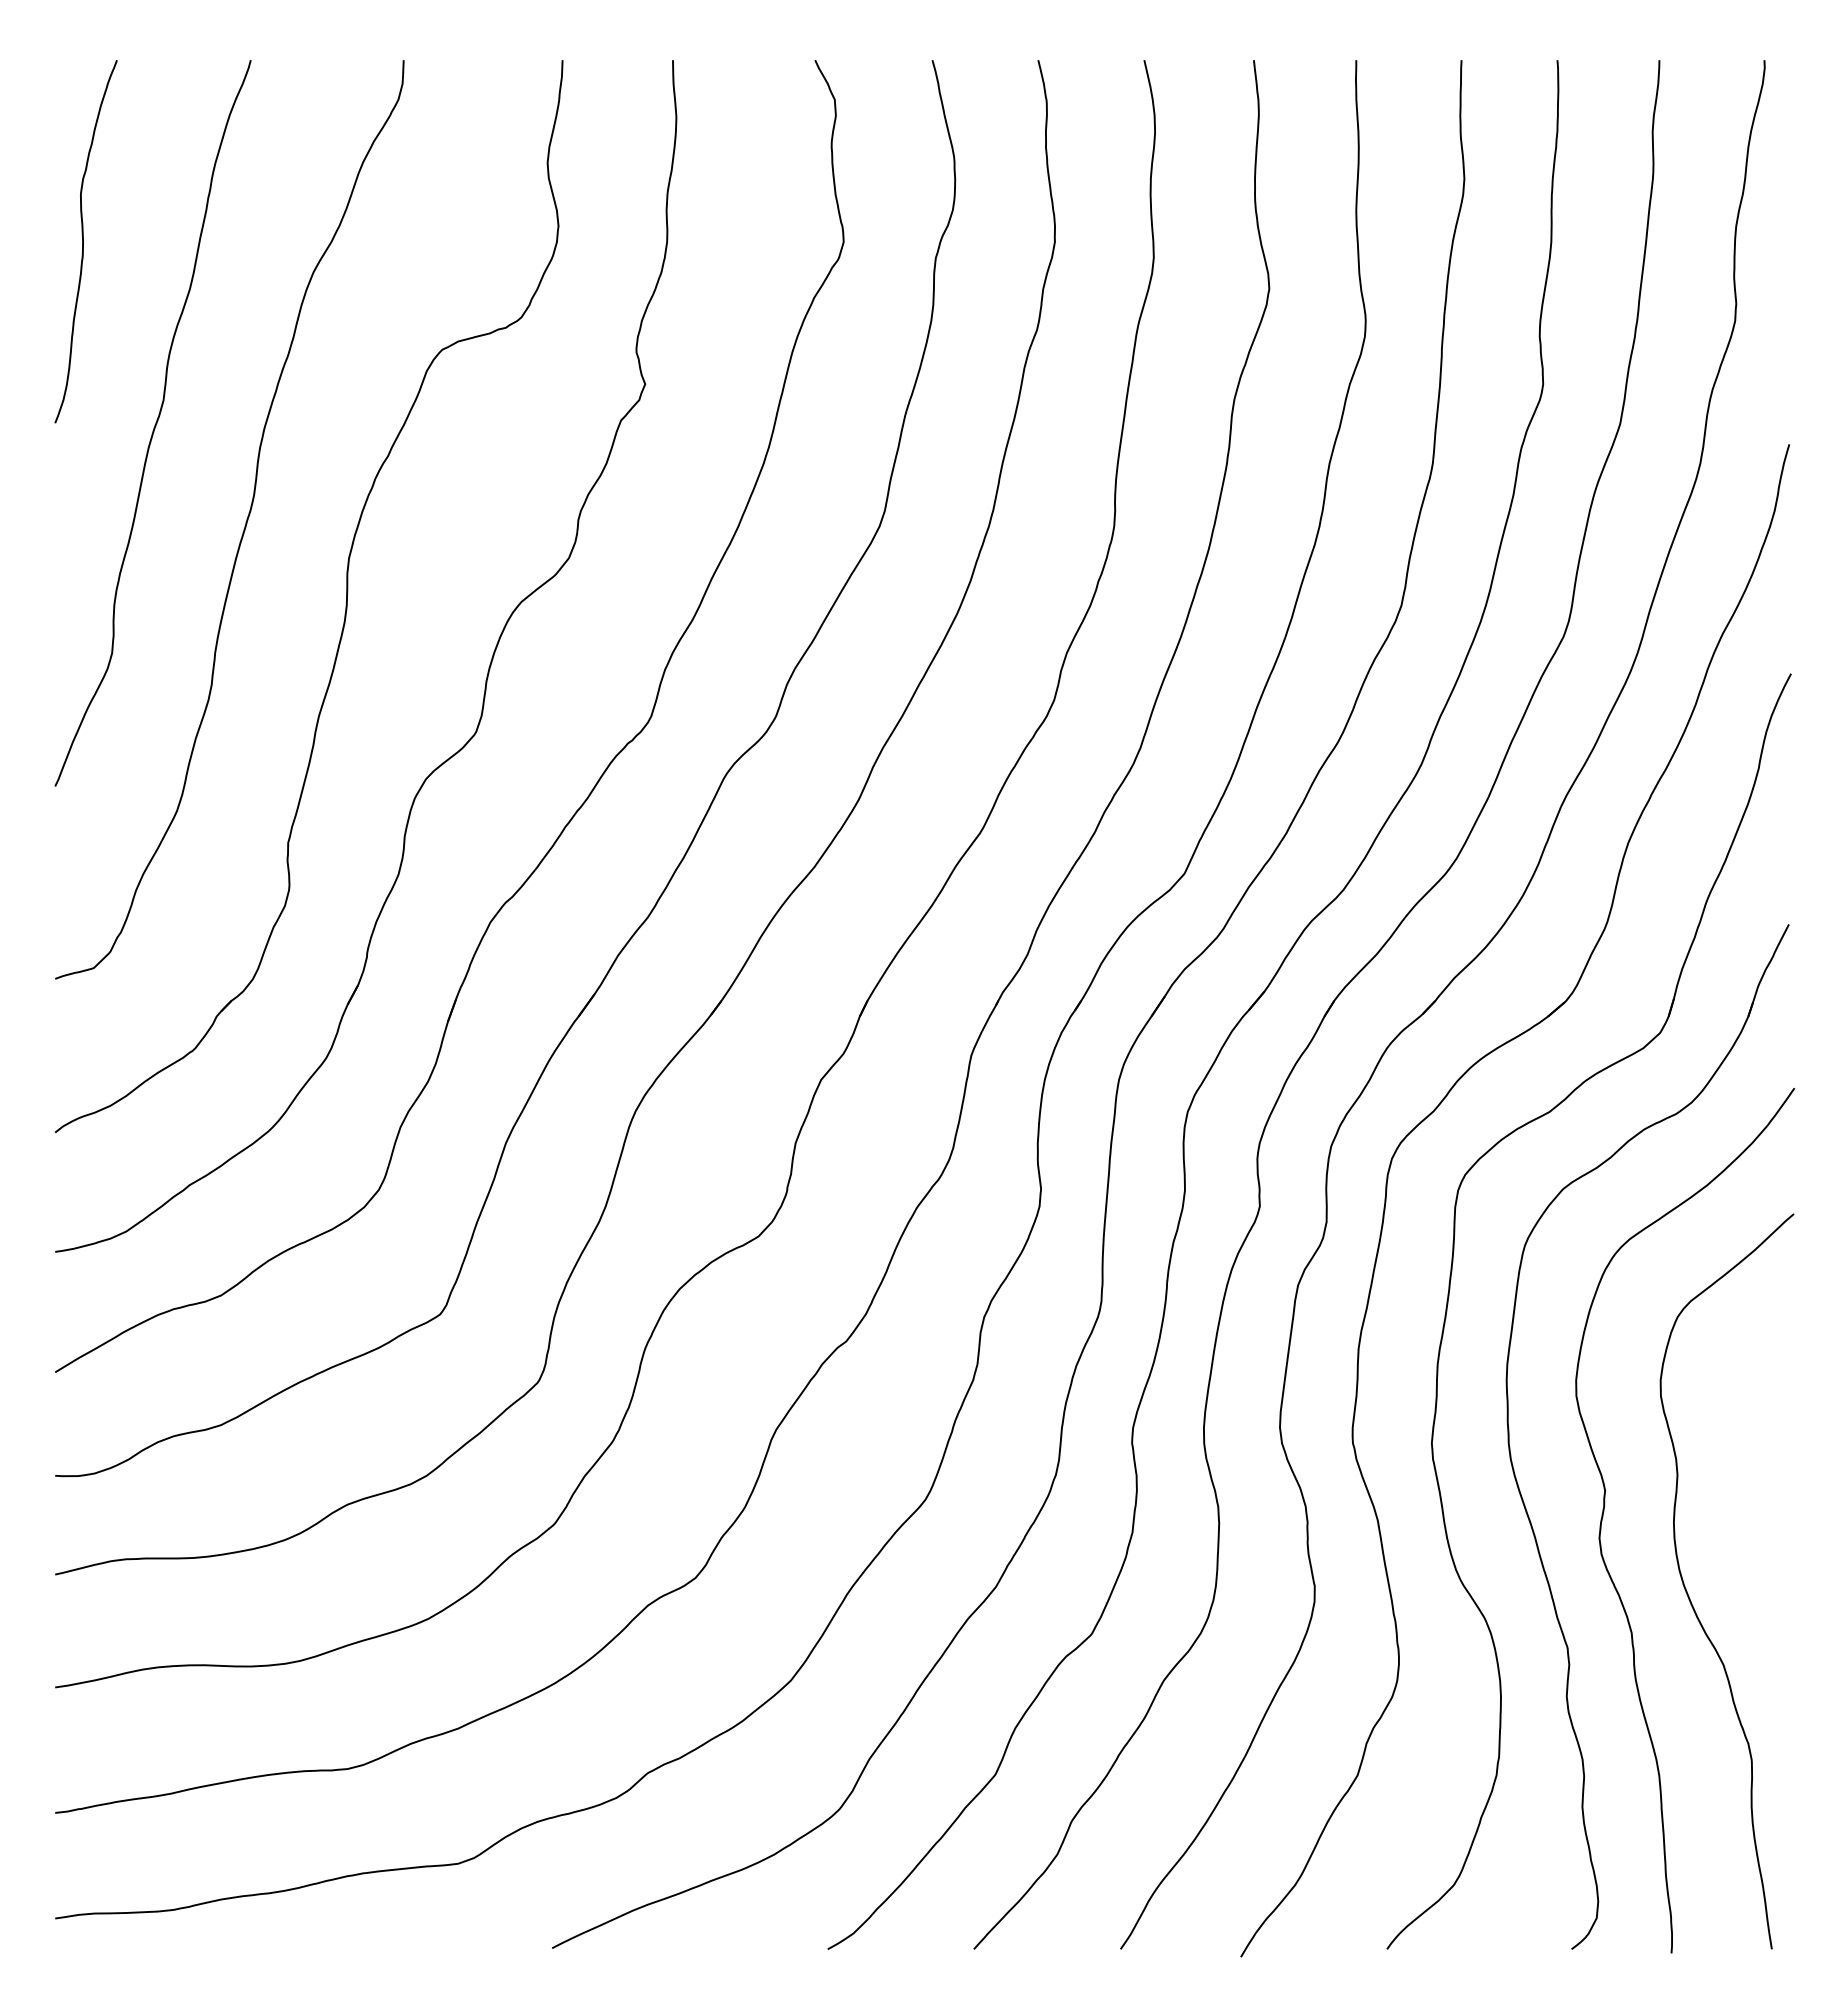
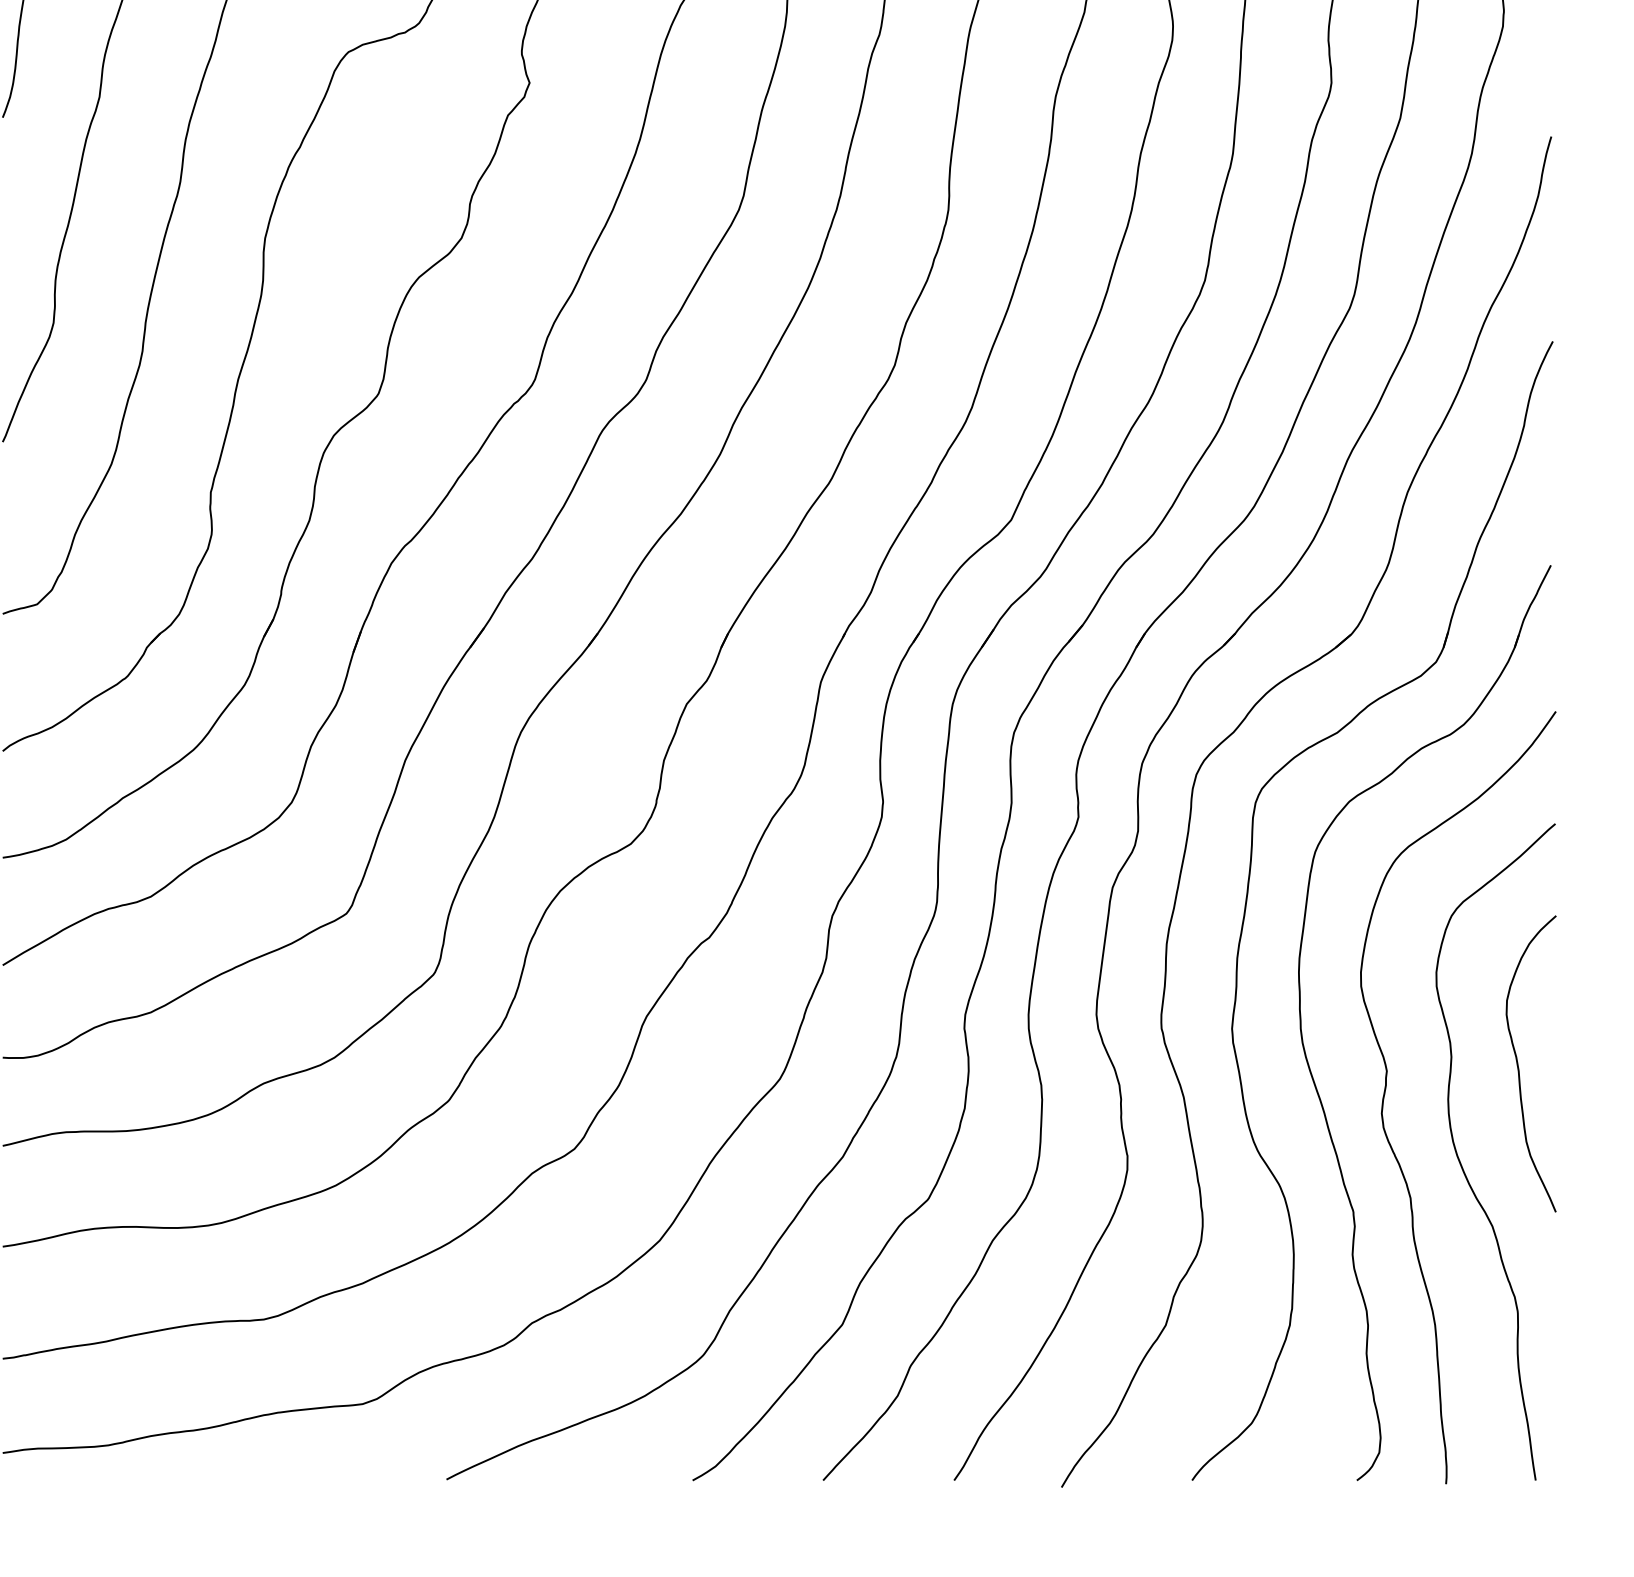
curve: (1753, 1487) -> (1519, 1068), added

